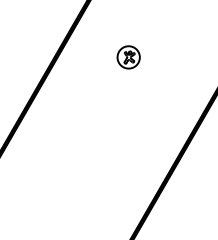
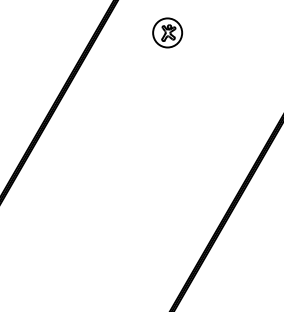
part: (128, 57) -> (167, 33), moved

